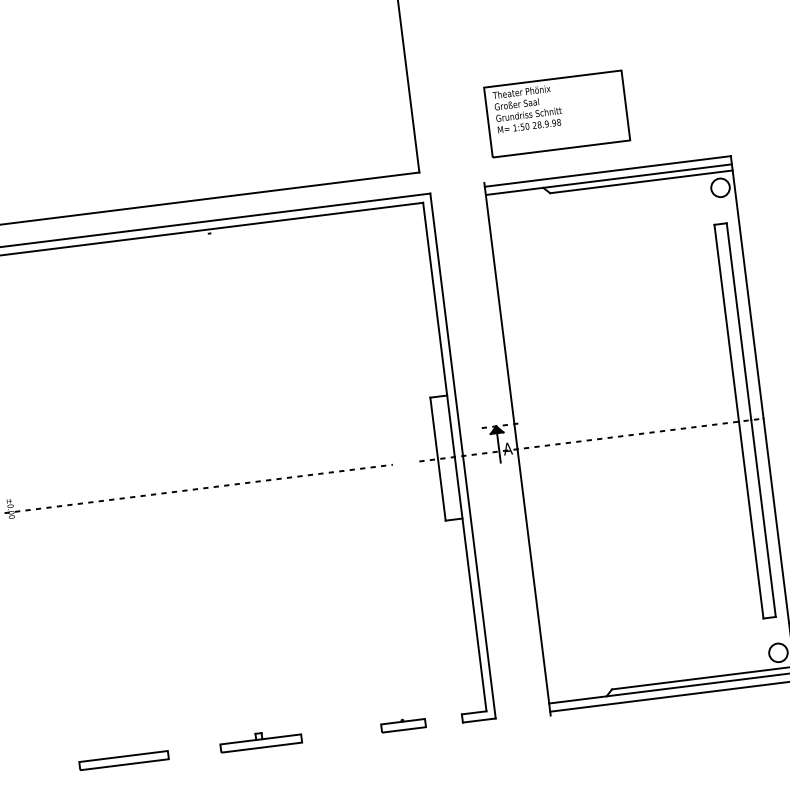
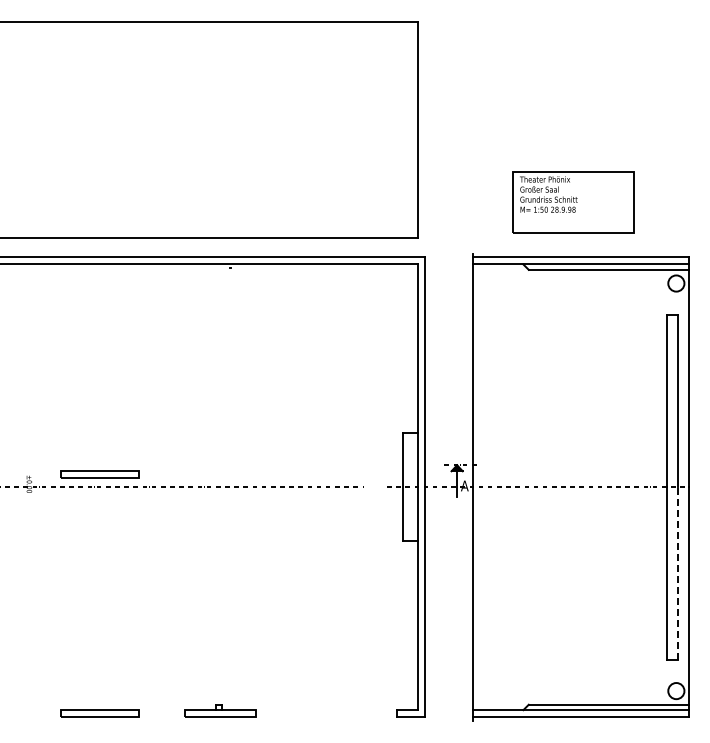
part: (557, 114) -> (573, 202), moved
part: (89, 487) -> (99, 474), added
line: (763, 518) -> (677, 573), solid -> dashed
part: (402, 724) -> (344, 712), removed

